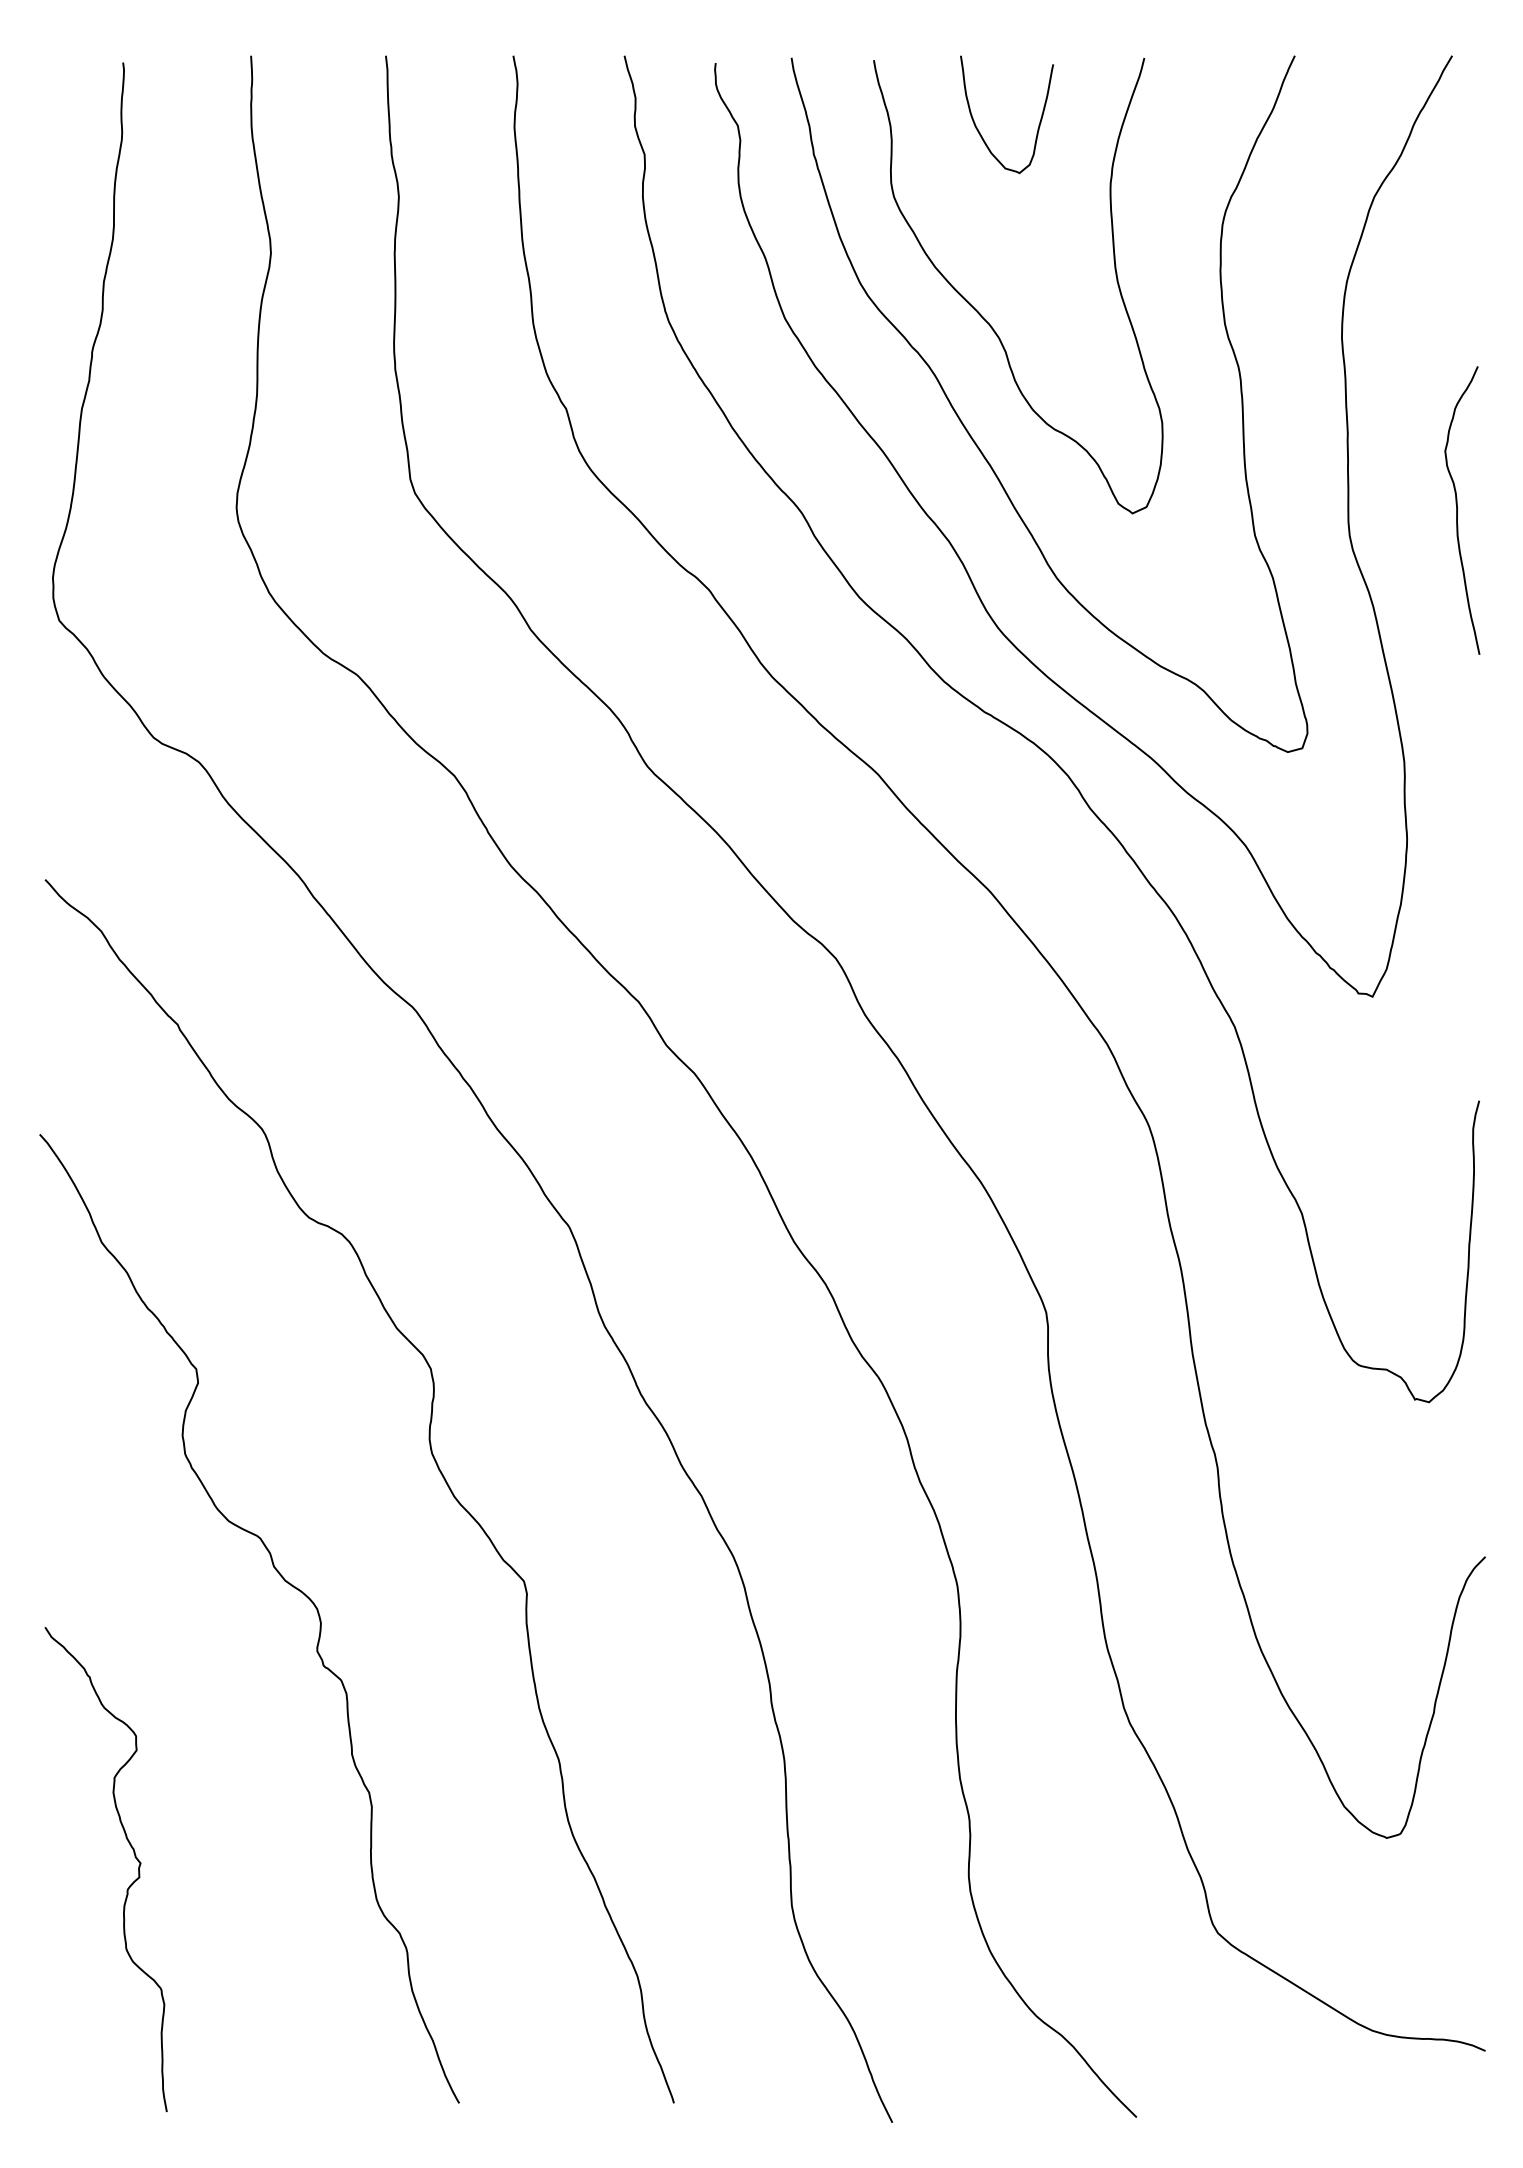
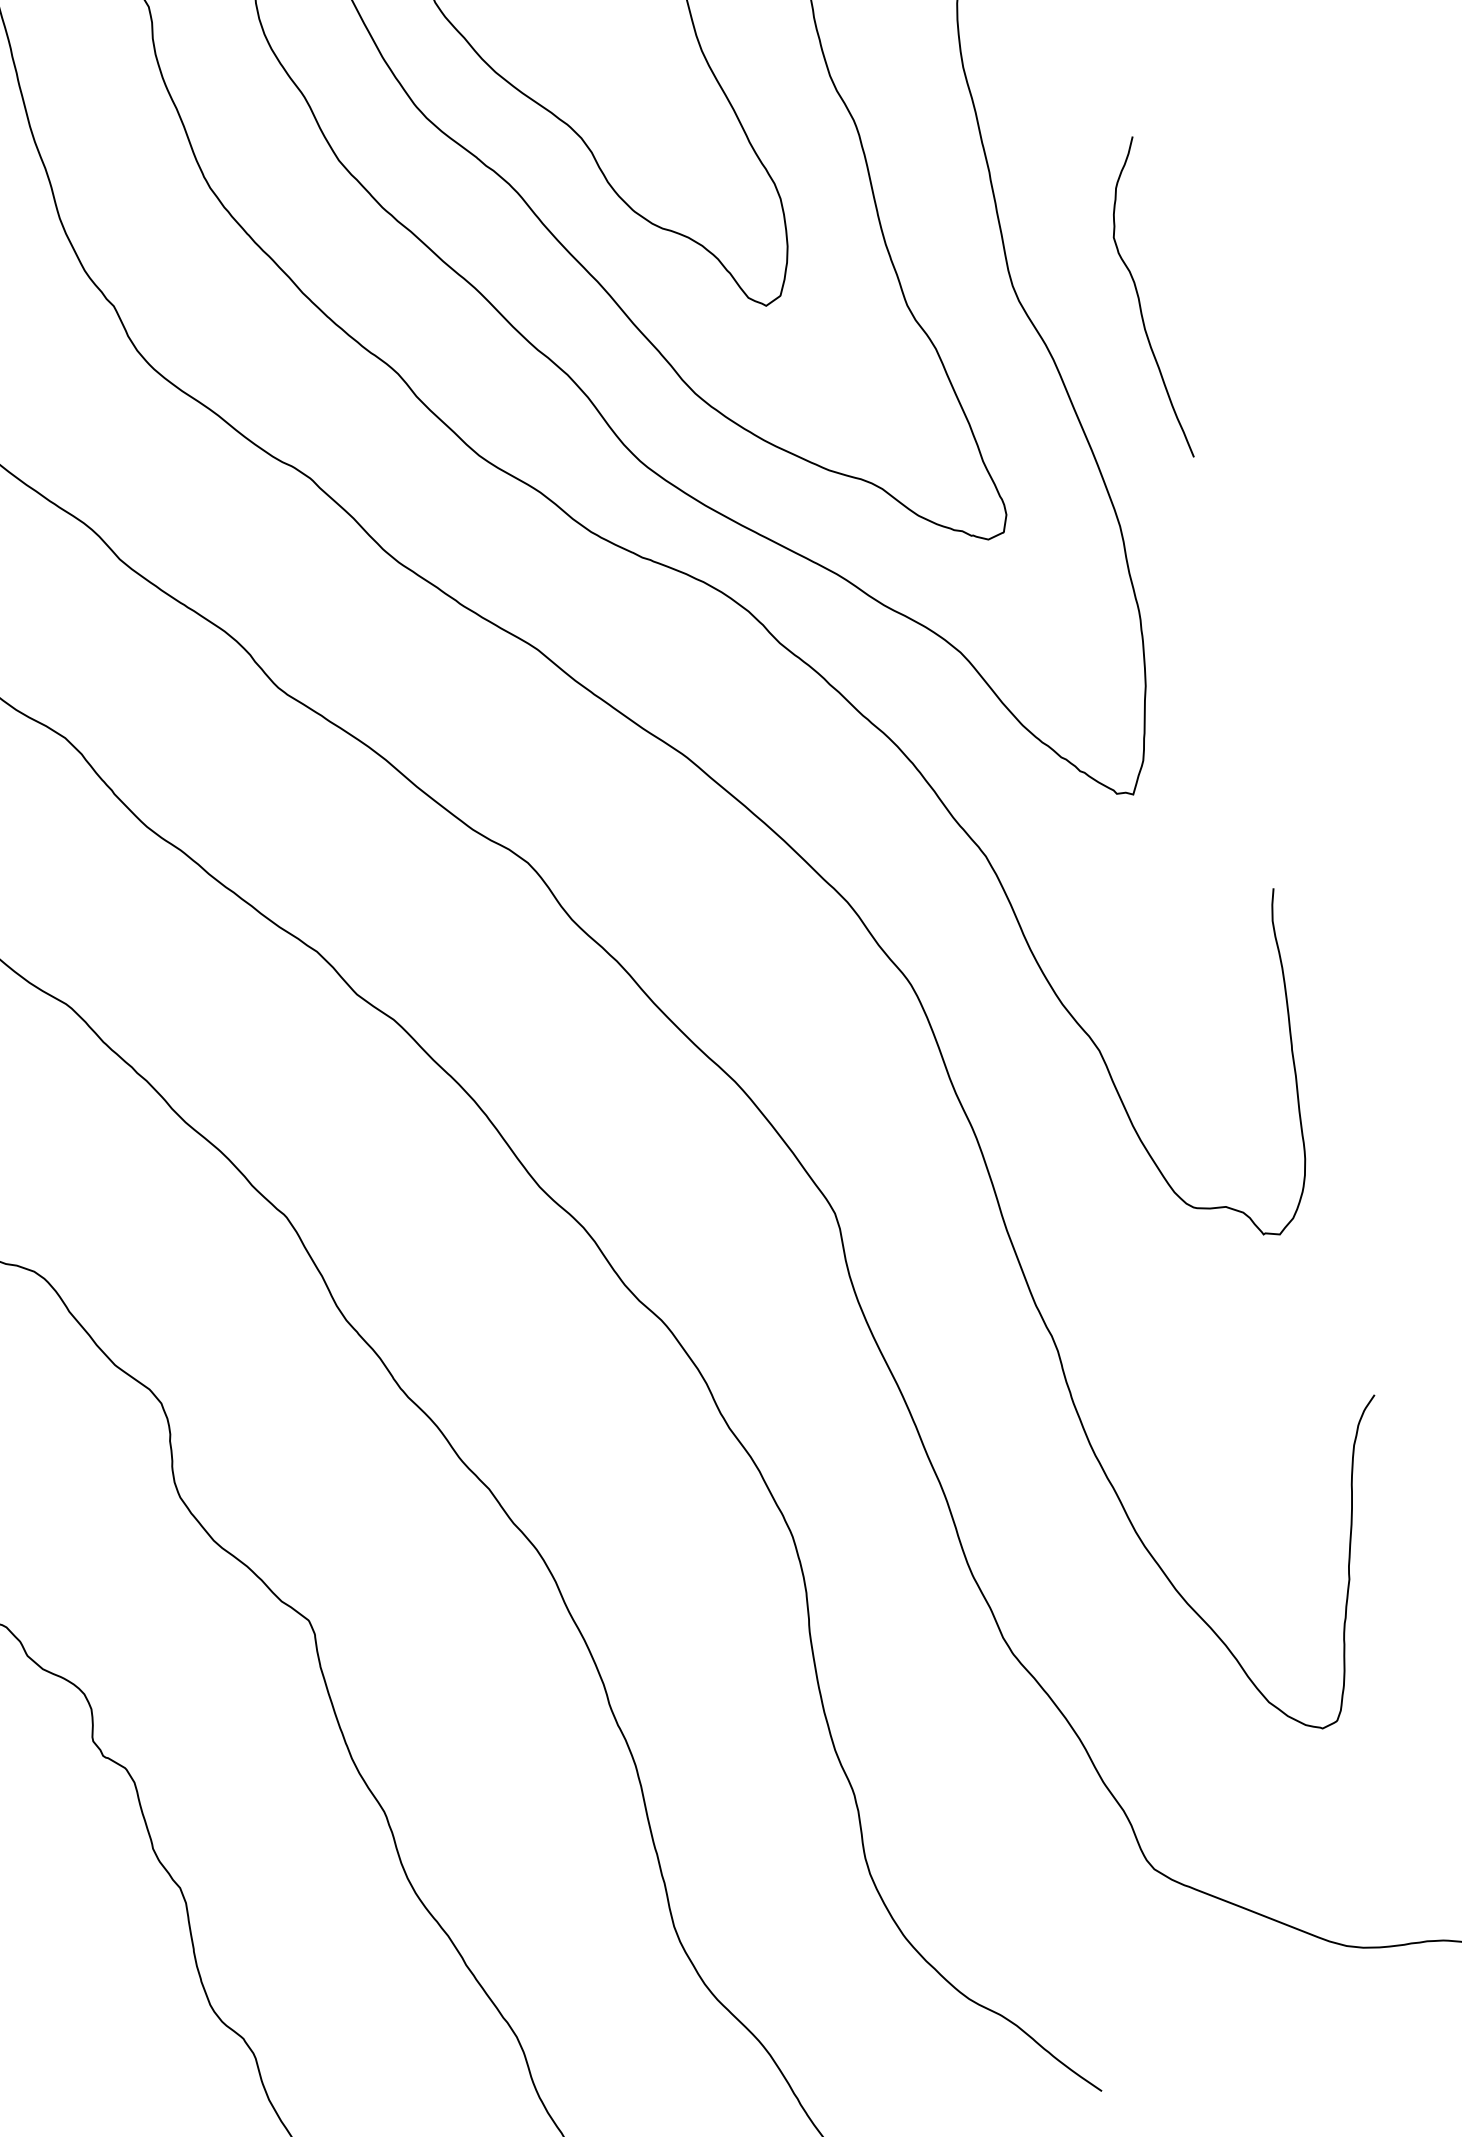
curve: (1457, 510) -> (1139, 301), moved

